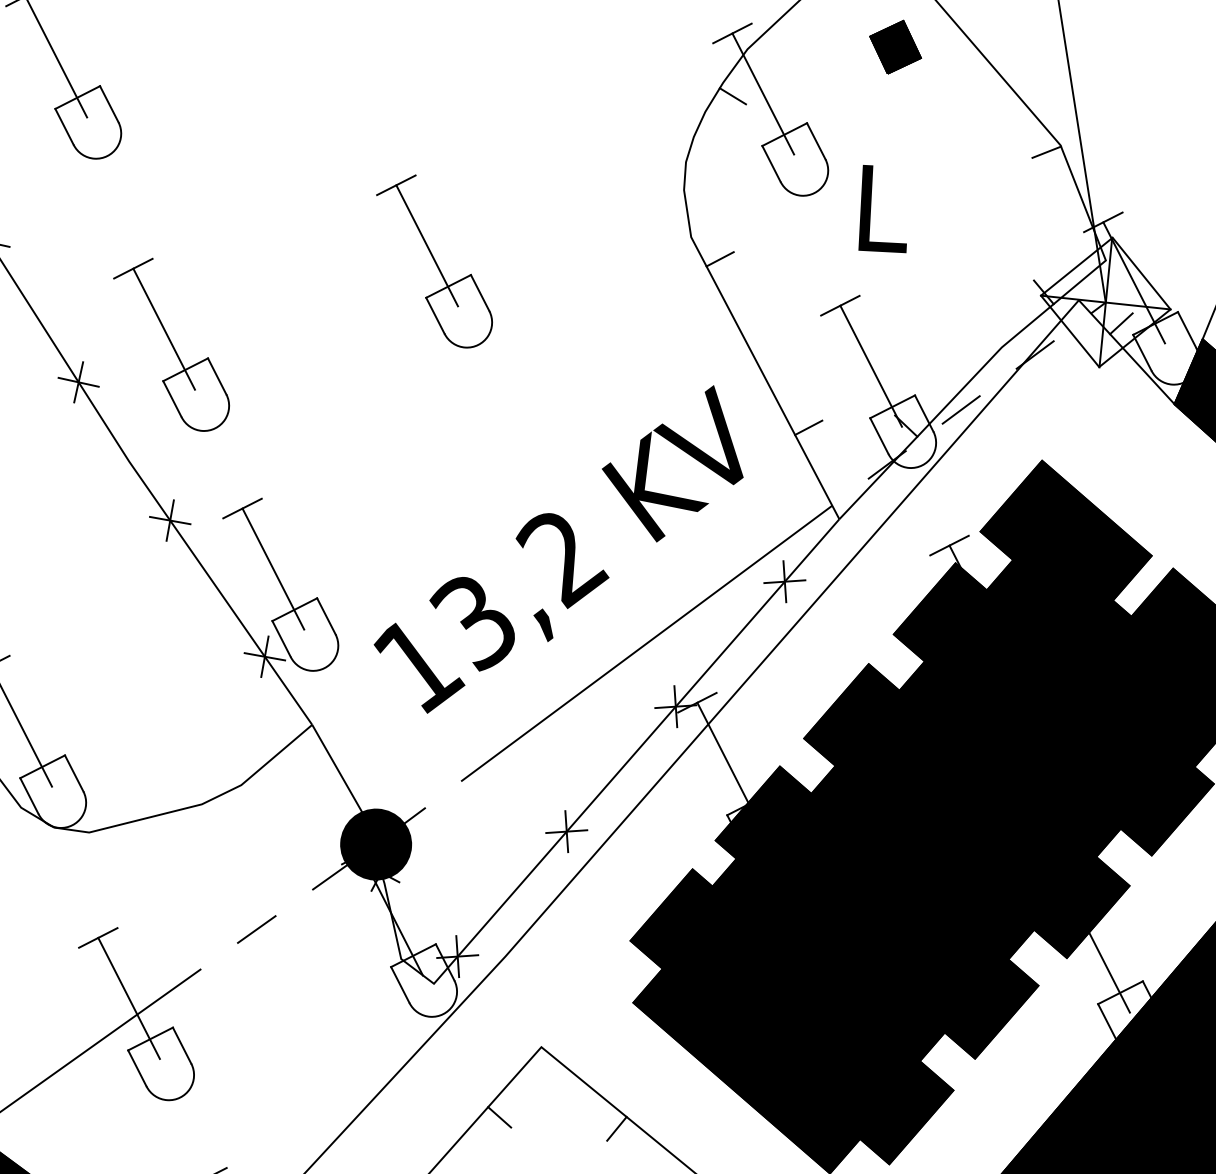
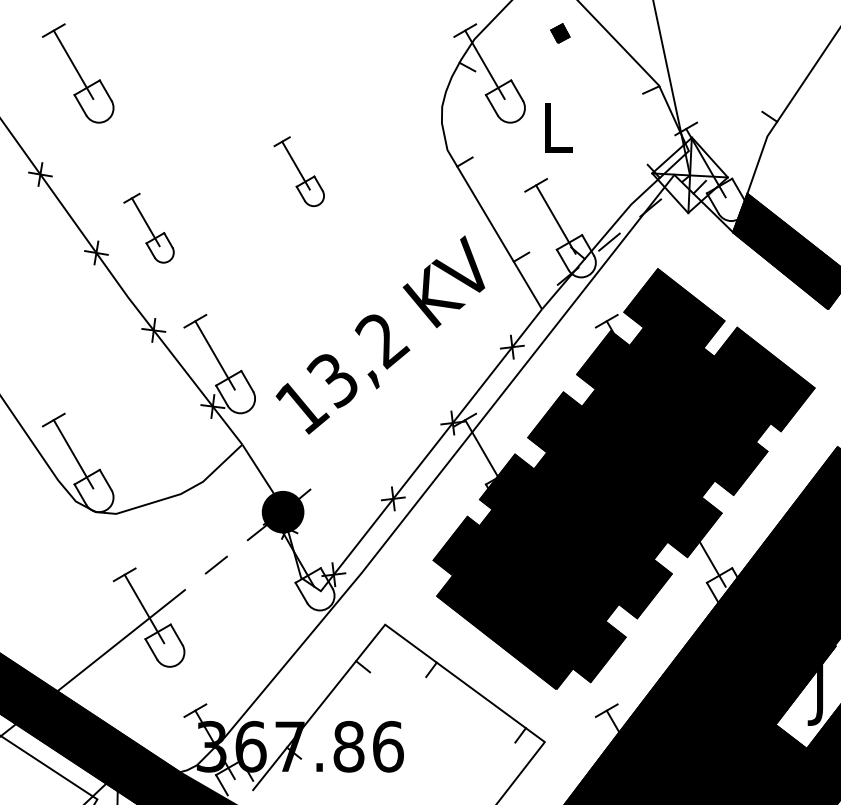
part: (895, 46) -> (560, 33), size x0.6
part: (434, 260) -> (299, 171), size x0.7
part: (170, 344) -> (148, 228), size x0.7
line: (645, 642) -> (433, 386), removed

